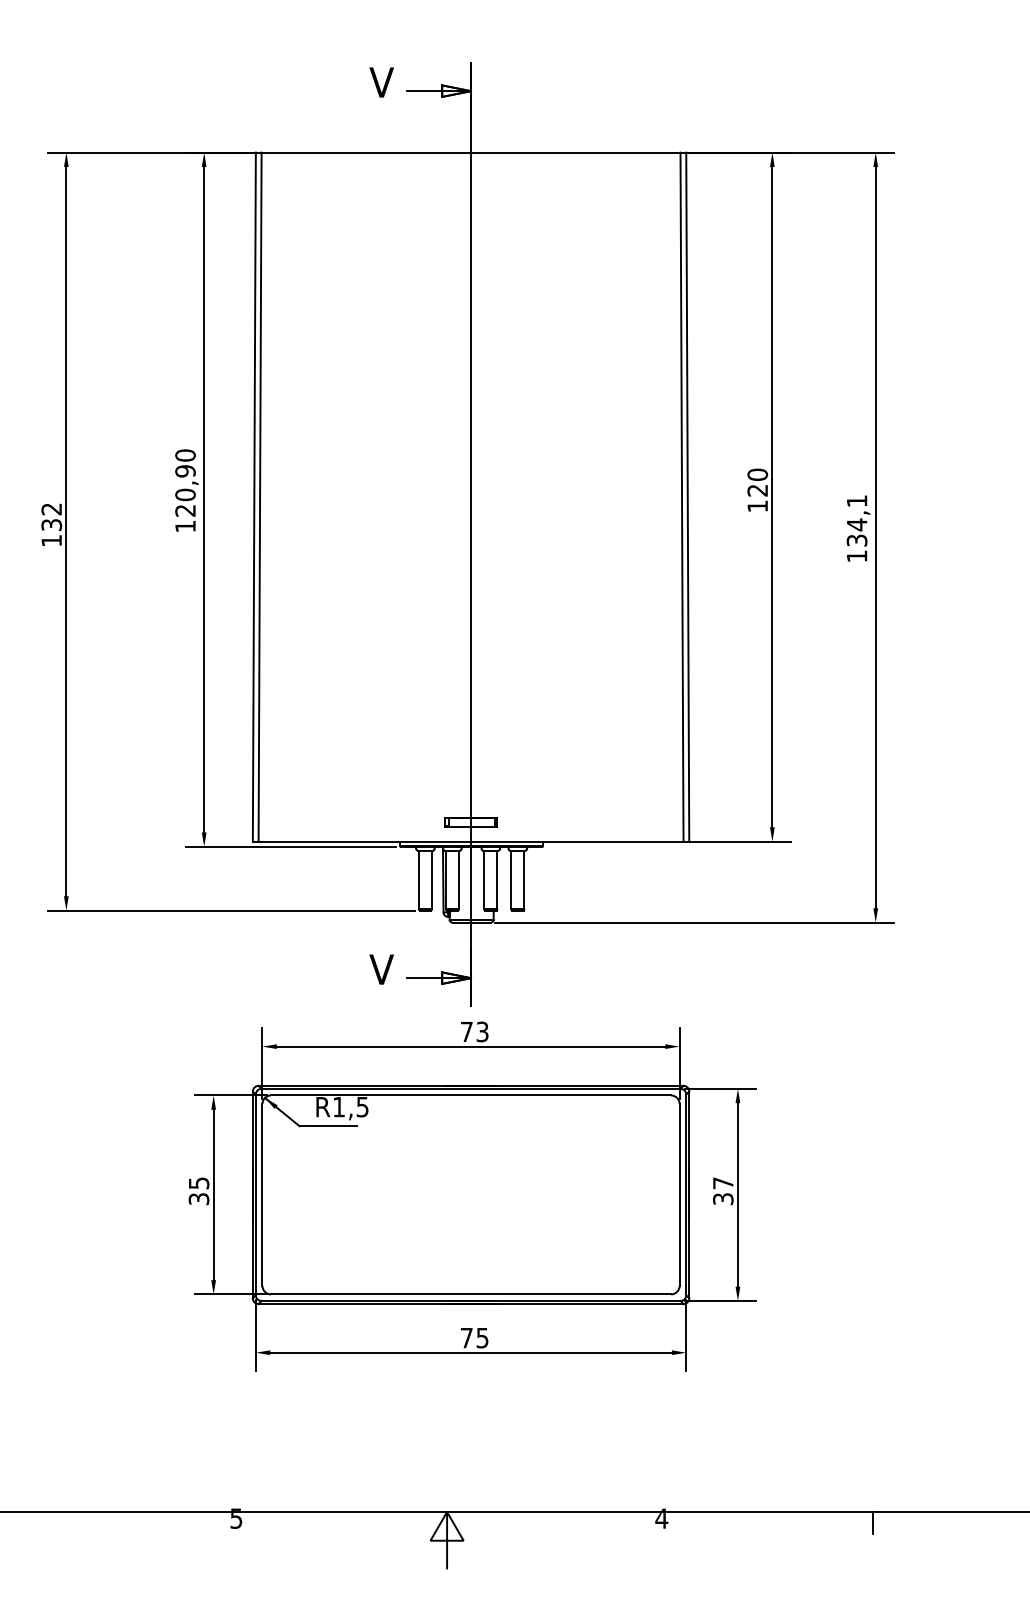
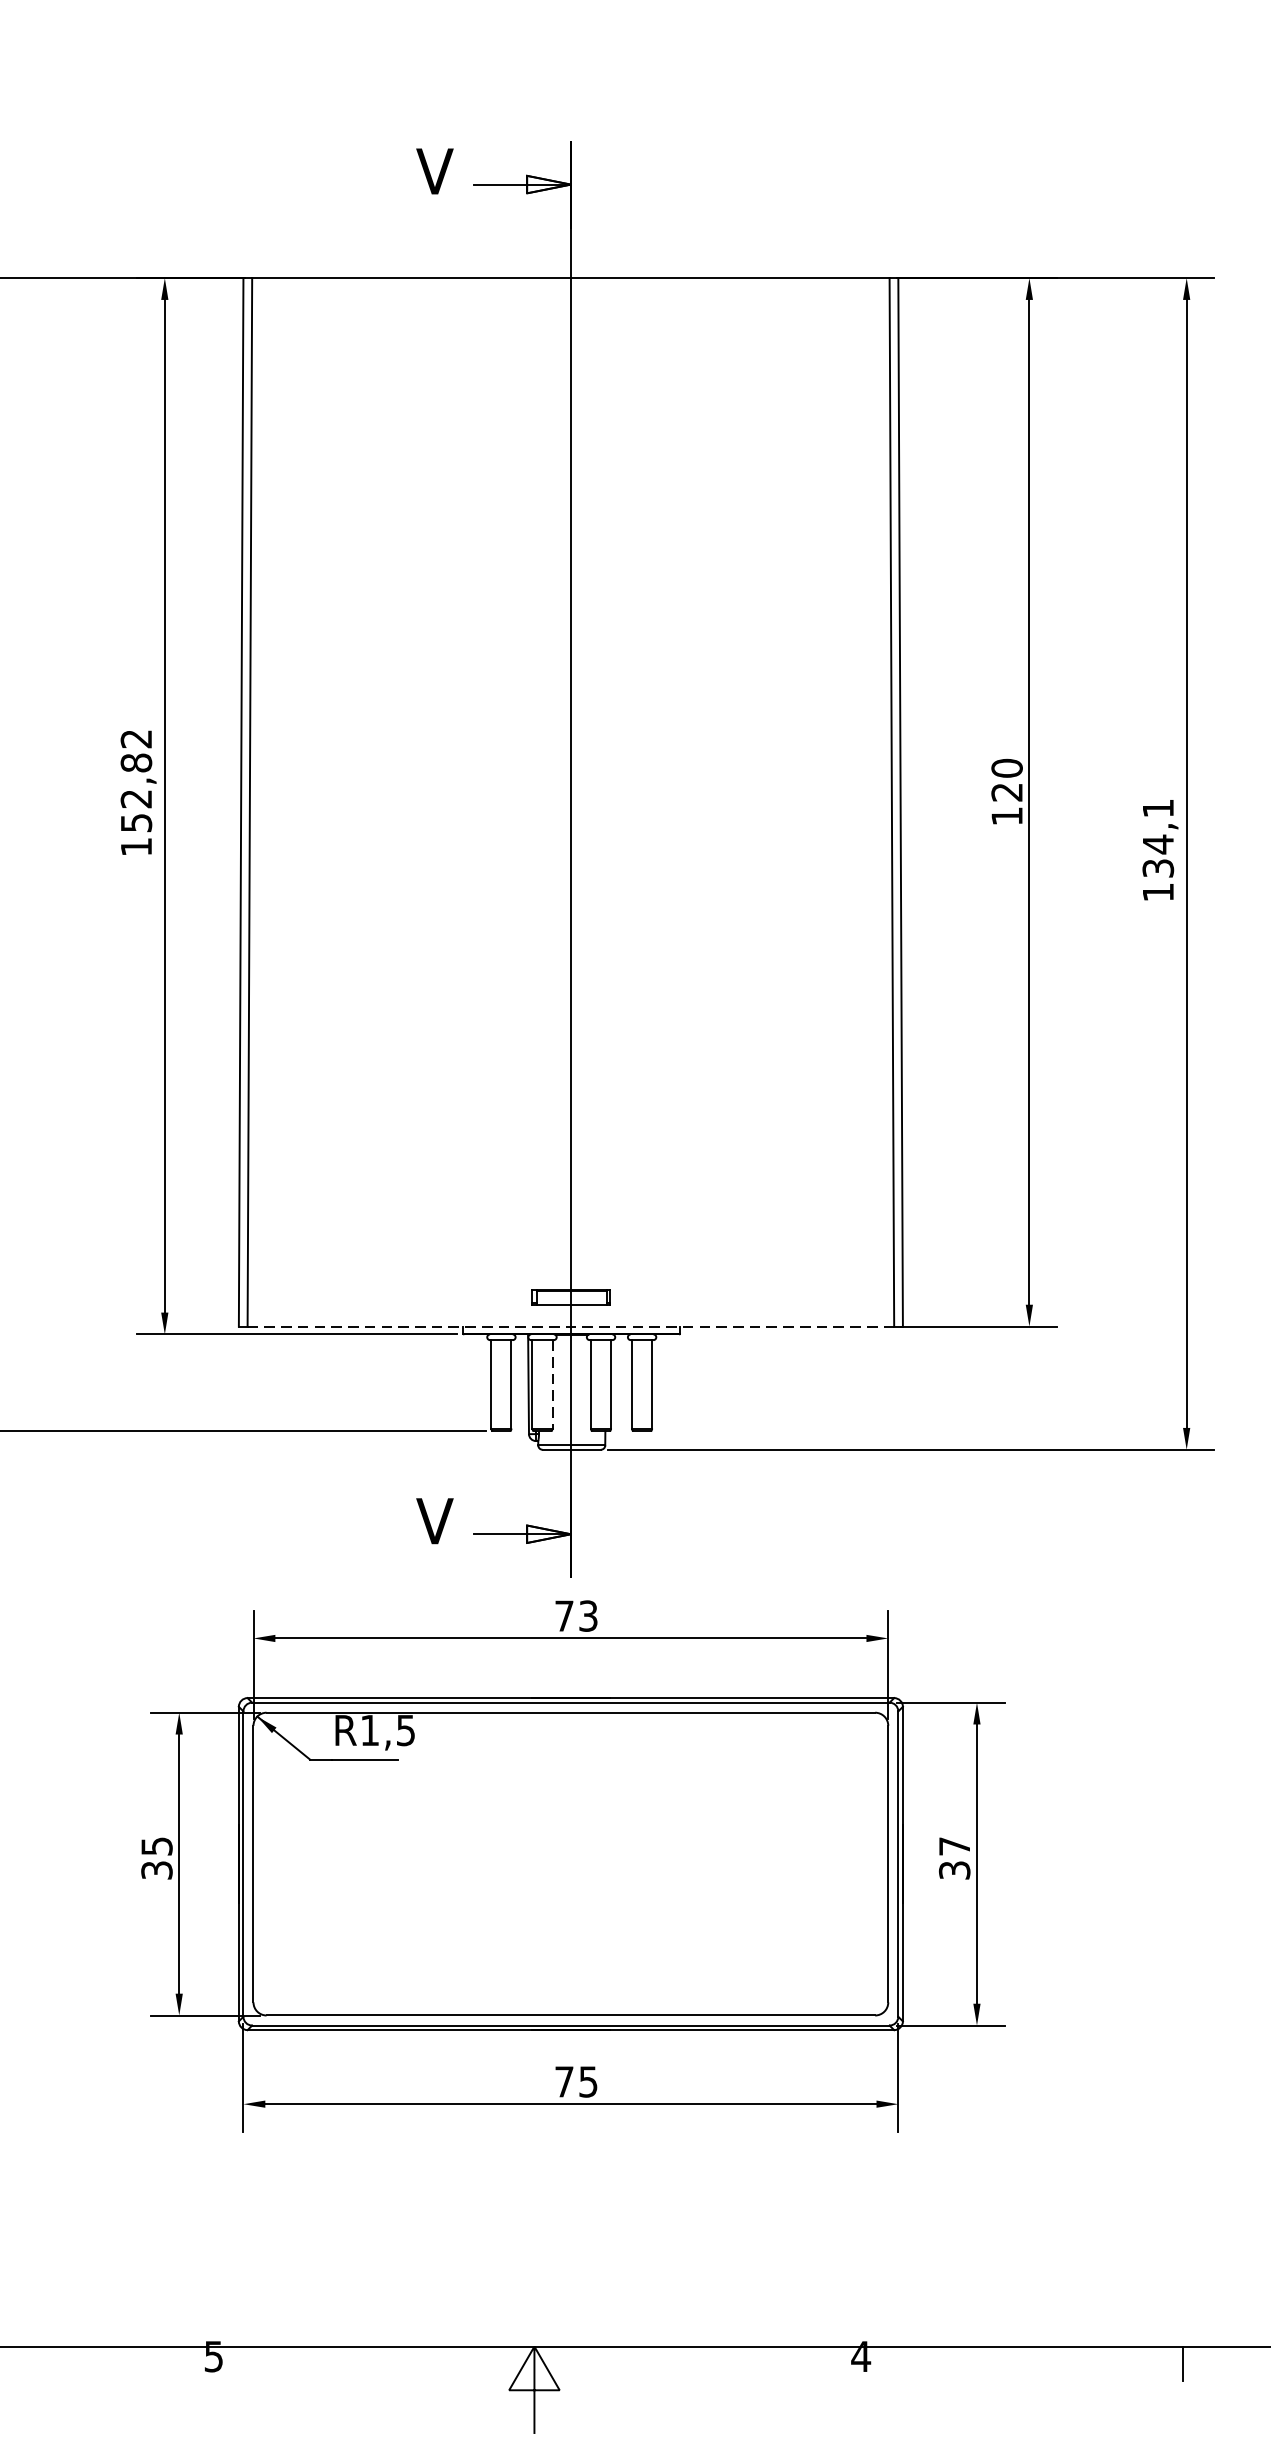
text: (185, 482) -> (136, 780), 120,90 -> 152,82
line: (471, 841) -> (571, 1326), solid -> dashed
line: (459, 880) -> (553, 1385), solid -> dashed

